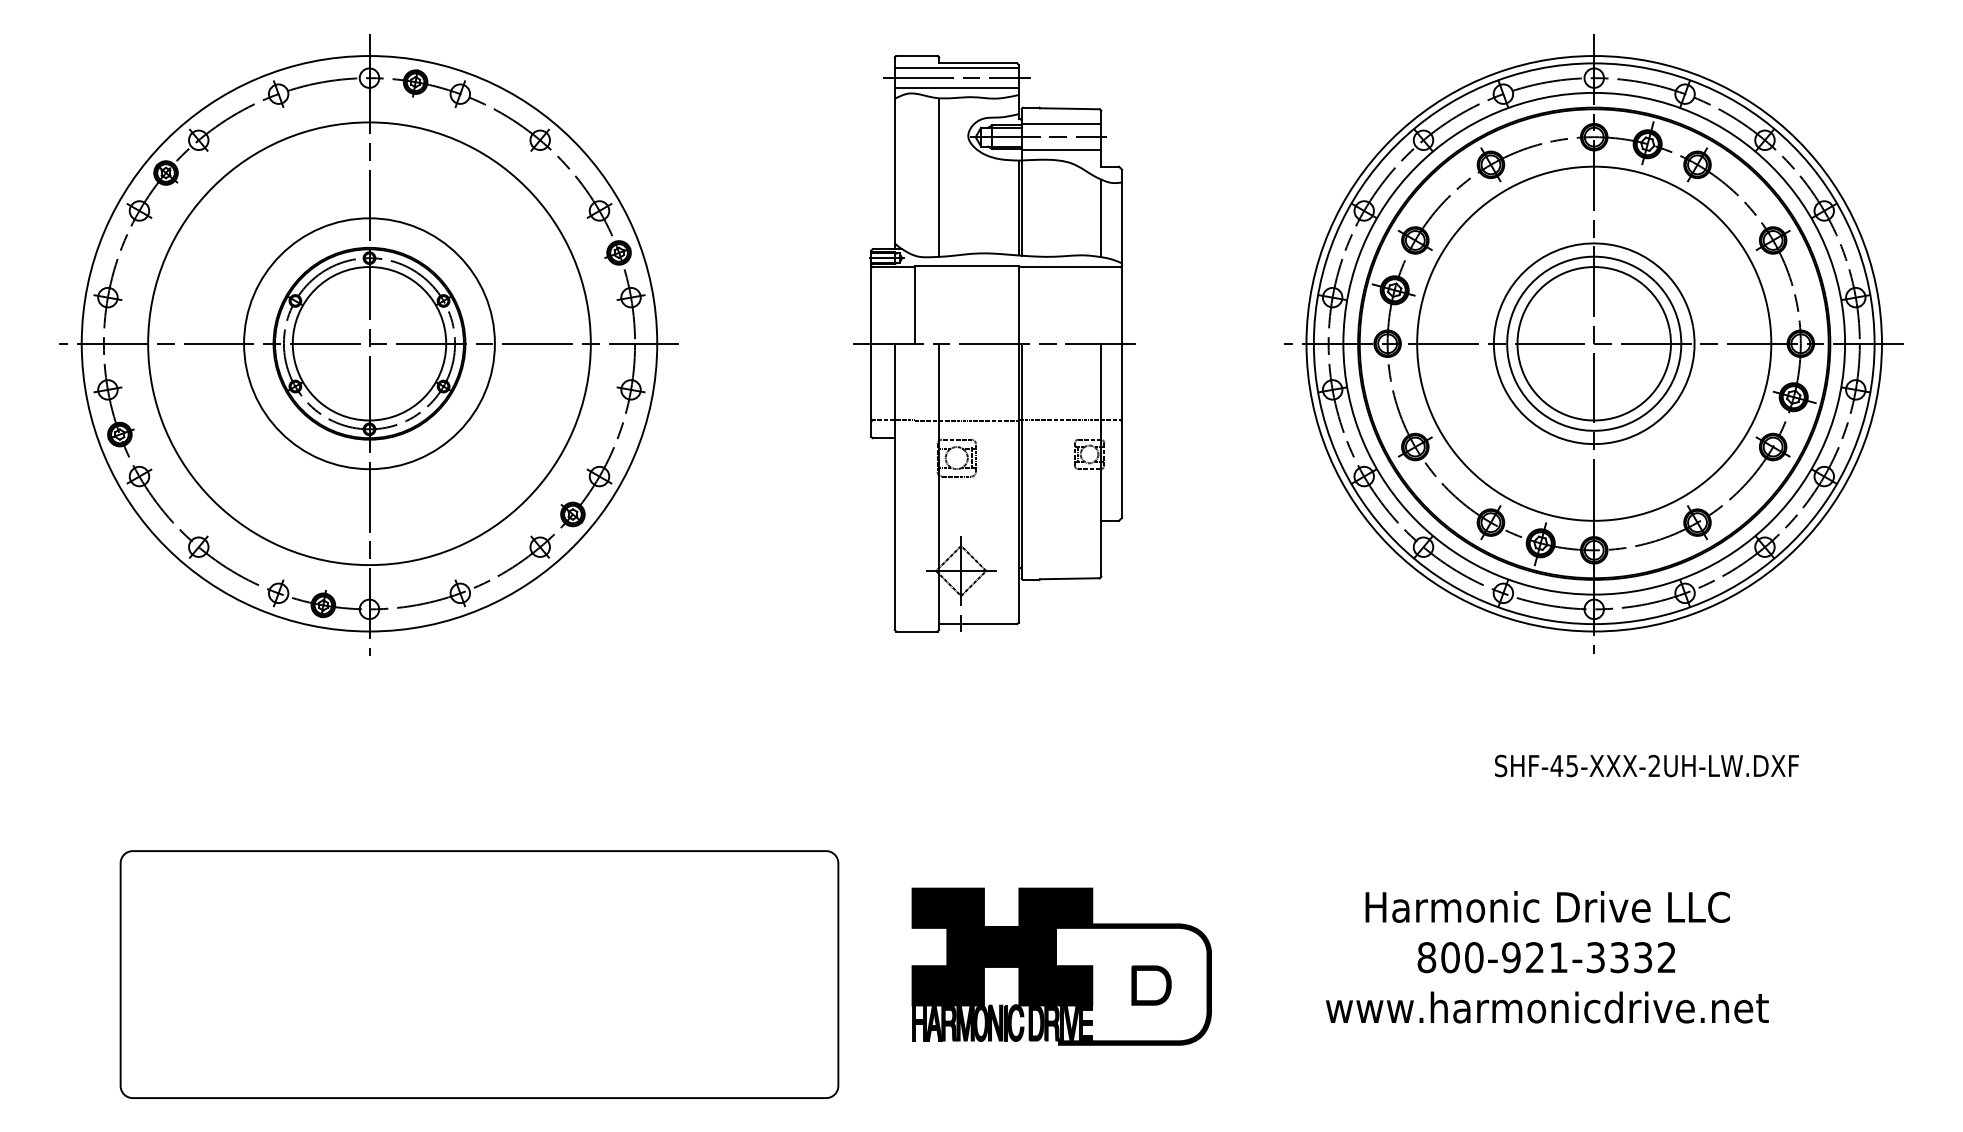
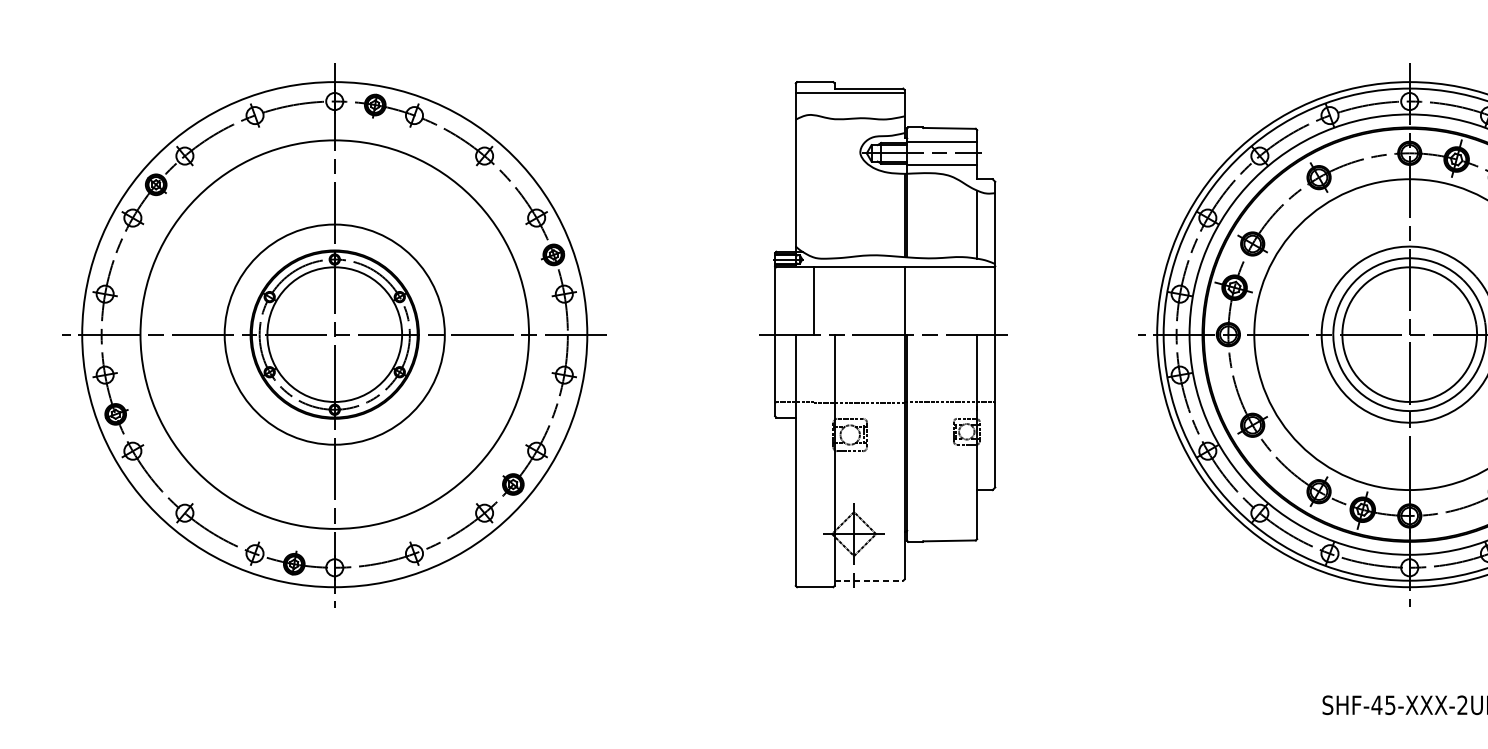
line: (956, 78) -> (849, 101), removed
line: (956, 87) -> (849, 109), removed
line: (939, 177) -> (835, 188), removed
line: (978, 624) -> (869, 581), solid -> dashed

